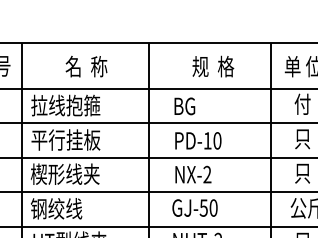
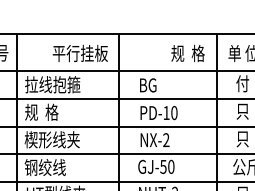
text: (99, 66) -> (79, 53), 名  称 -> 平行挂板
text: (212, 66) -> (187, 53), moved
text: (65, 138) -> (52, 111), 平行挂板 -> 规  格

